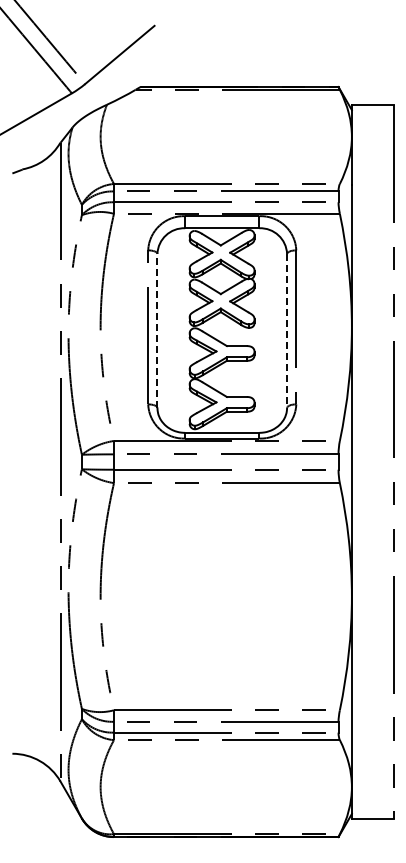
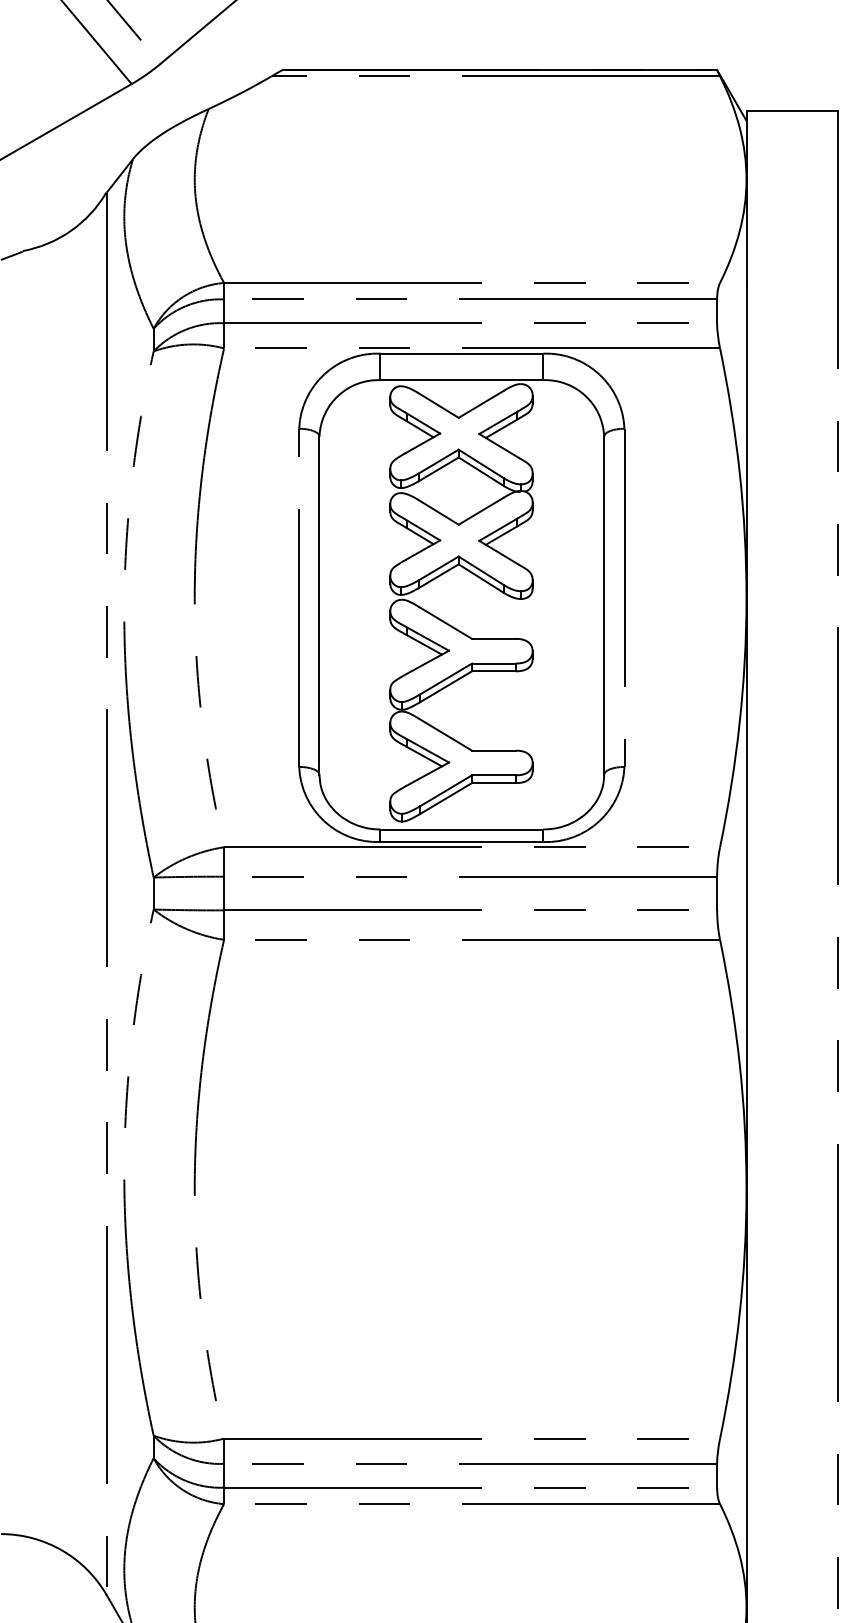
line: (157, 330) -> (319, 604), dashed -> solid
line: (287, 331) -> (605, 606), dashed -> solid

